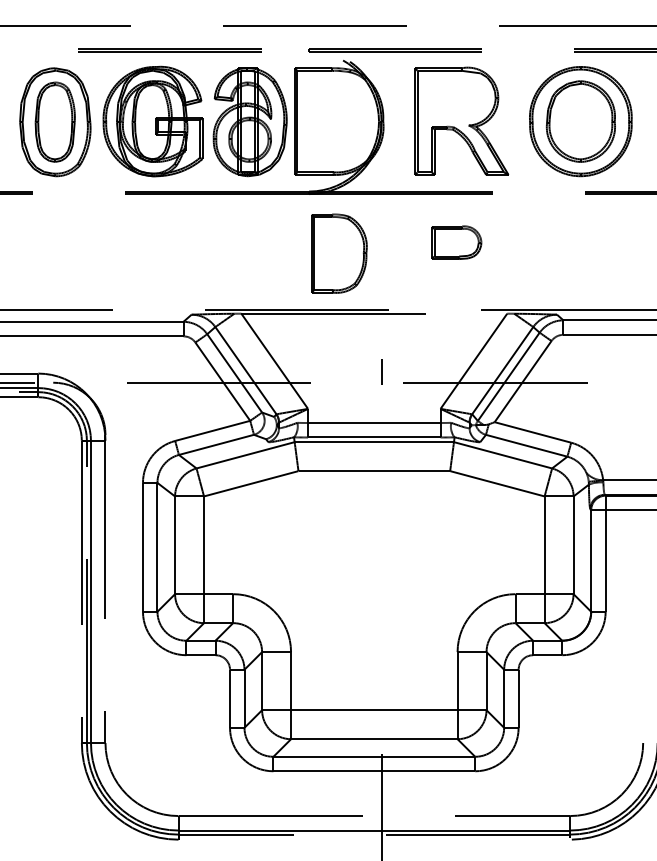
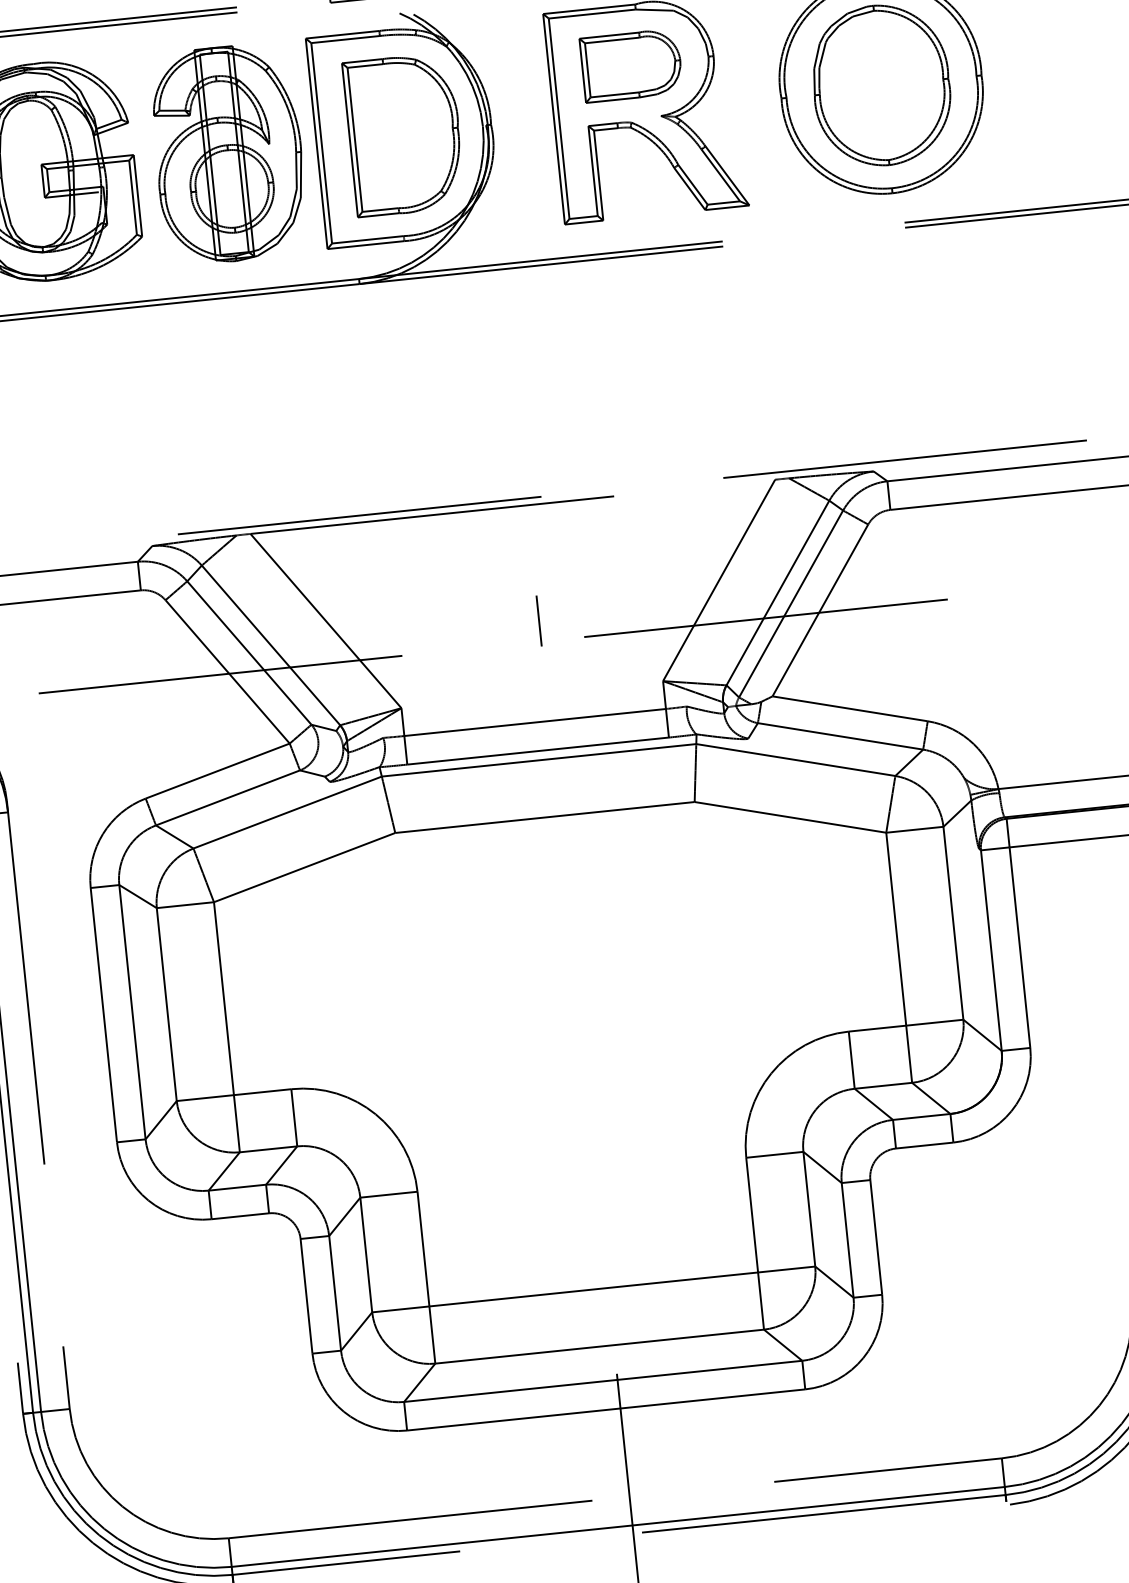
part: (456, 242) -> (631, 65), moved
part: (339, 253) -> (404, 134), moved

